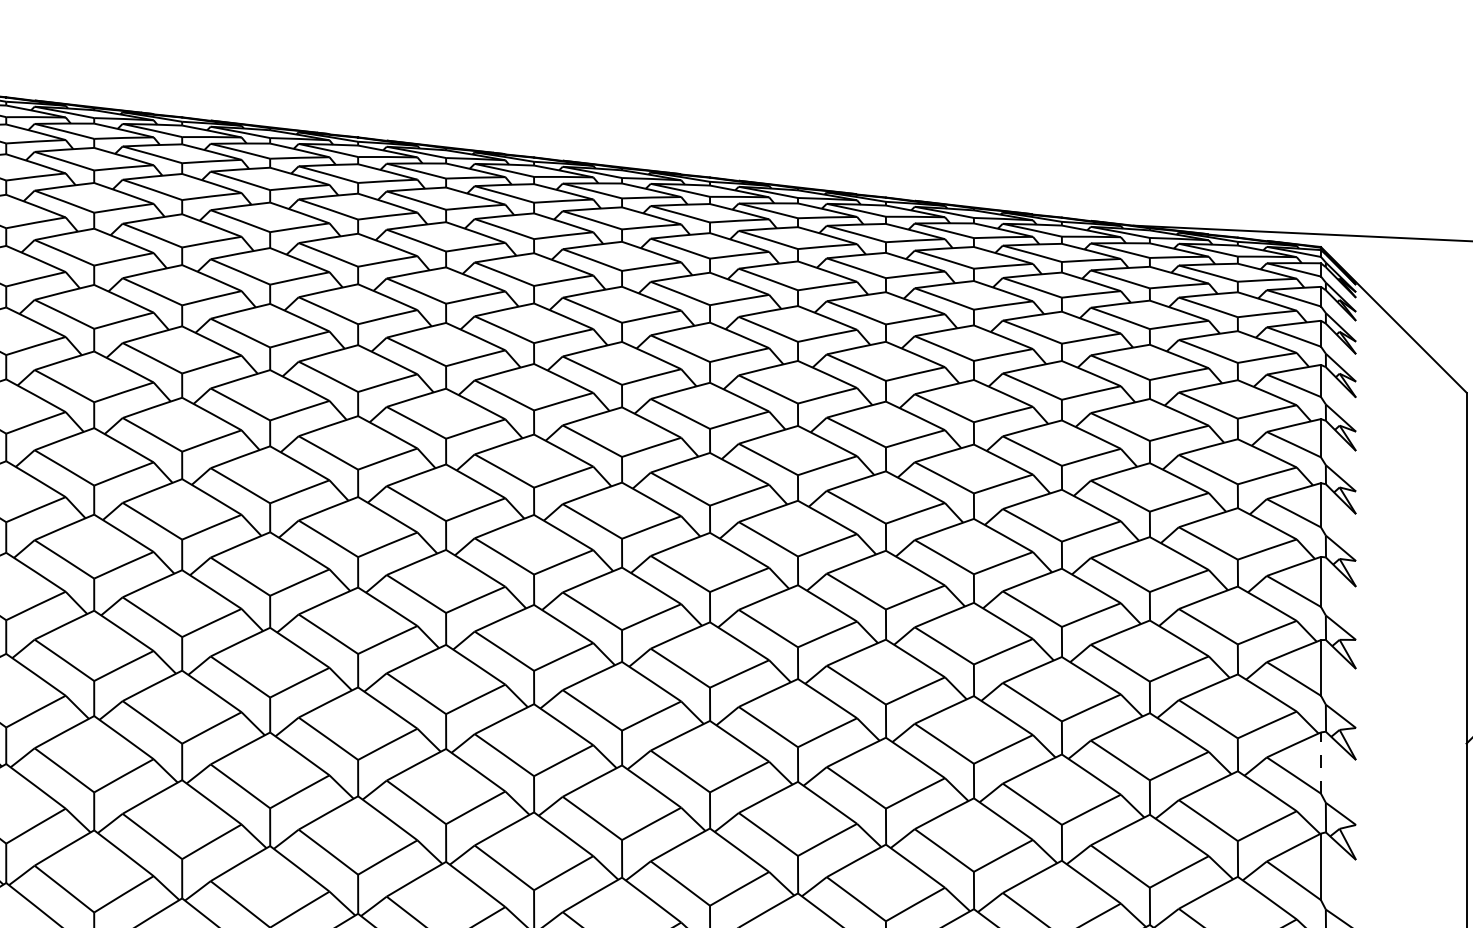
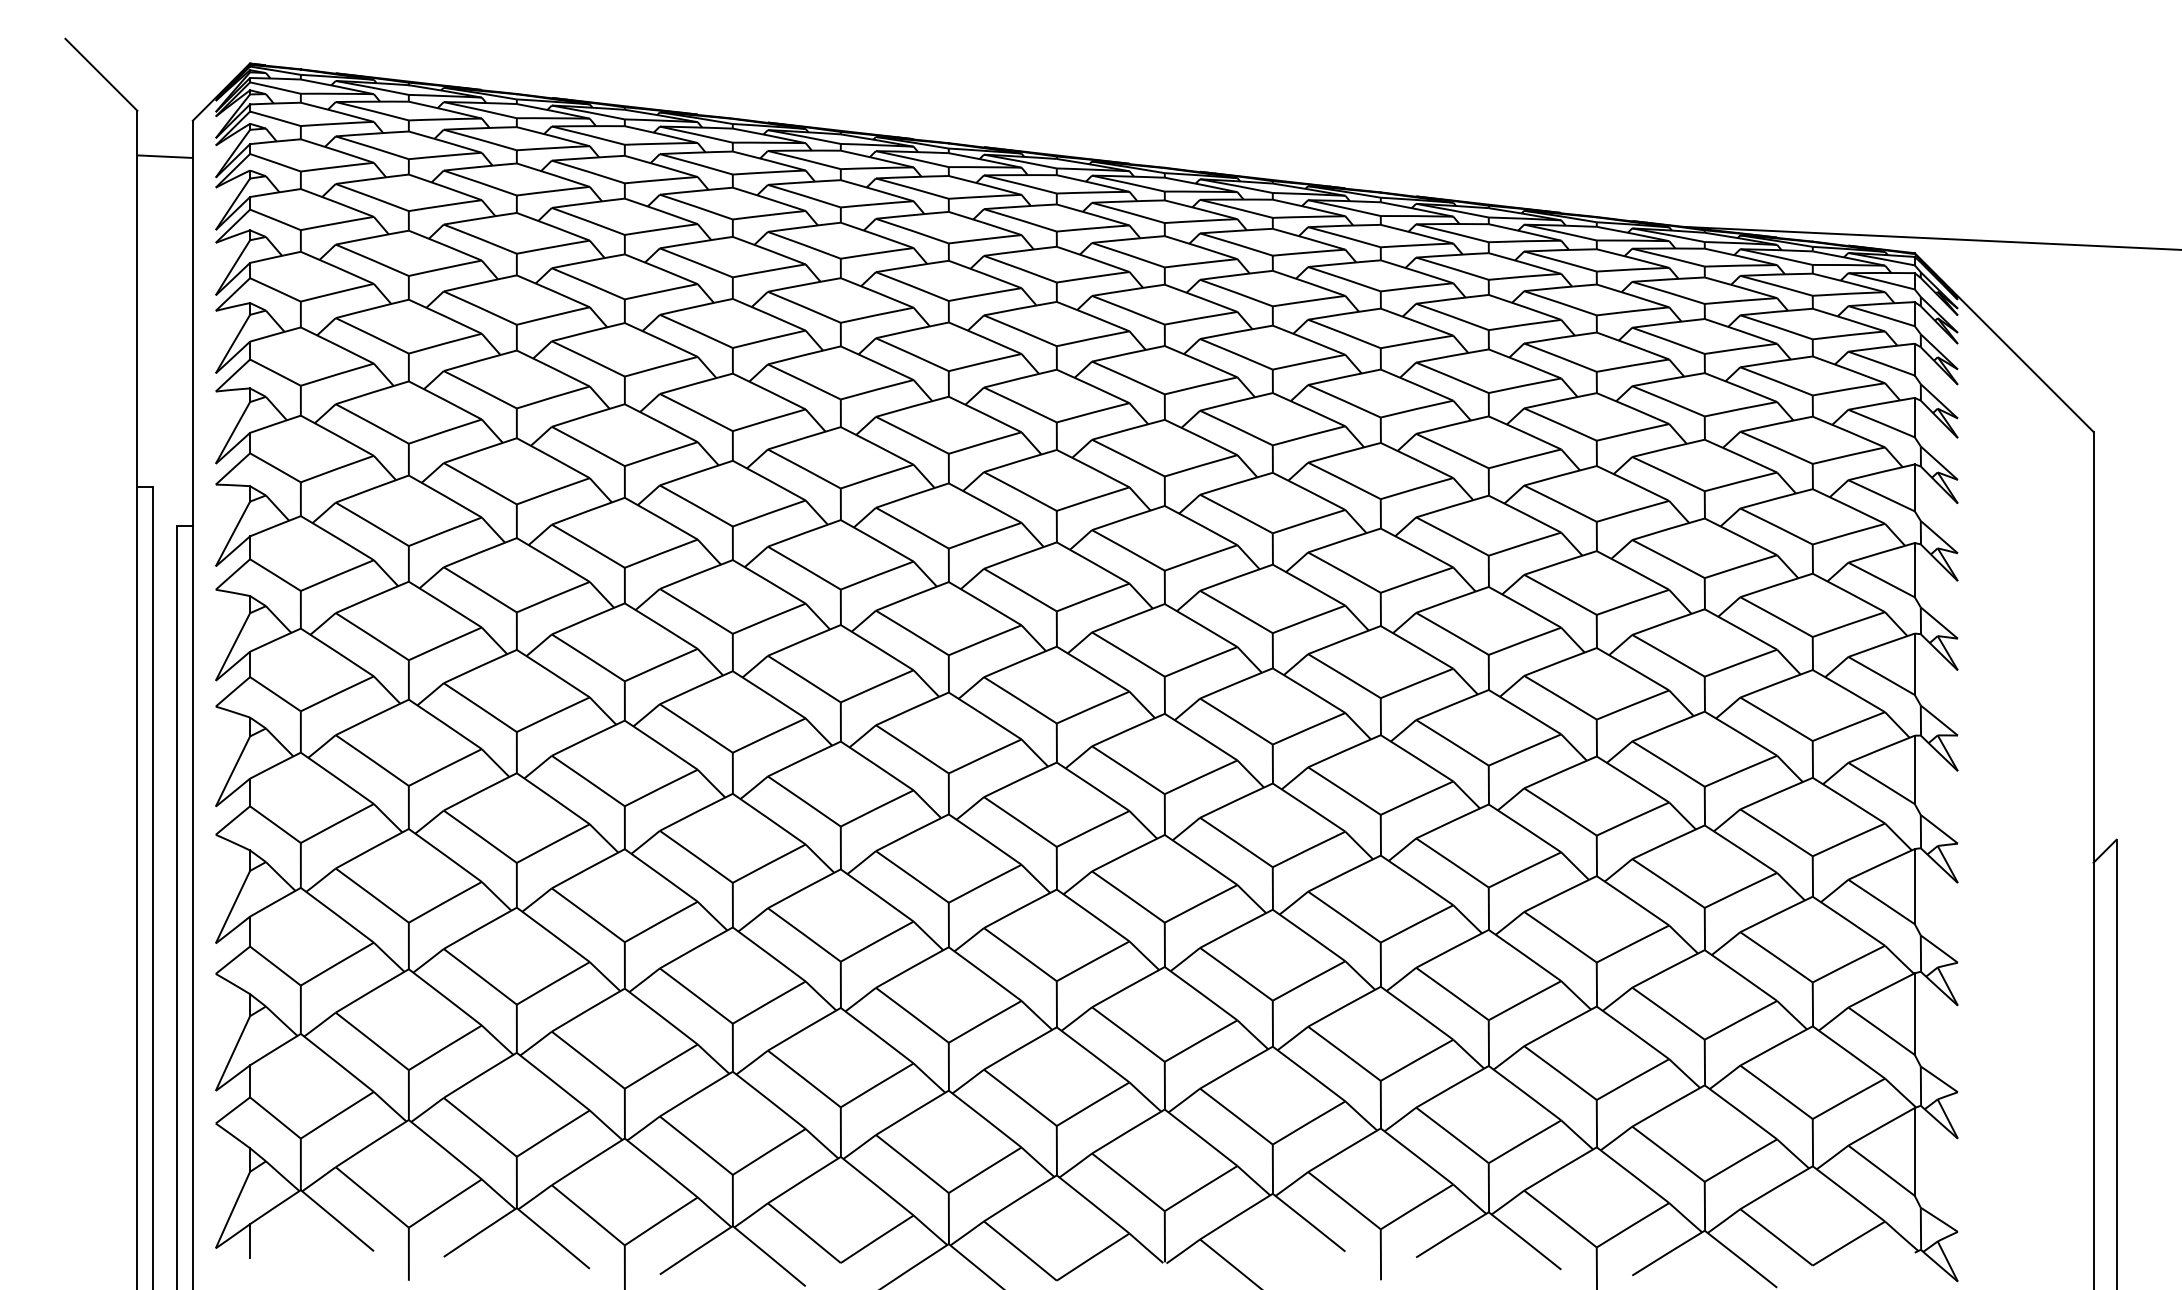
line: (1320, 762) -> (1914, 886), dashed -> solid

